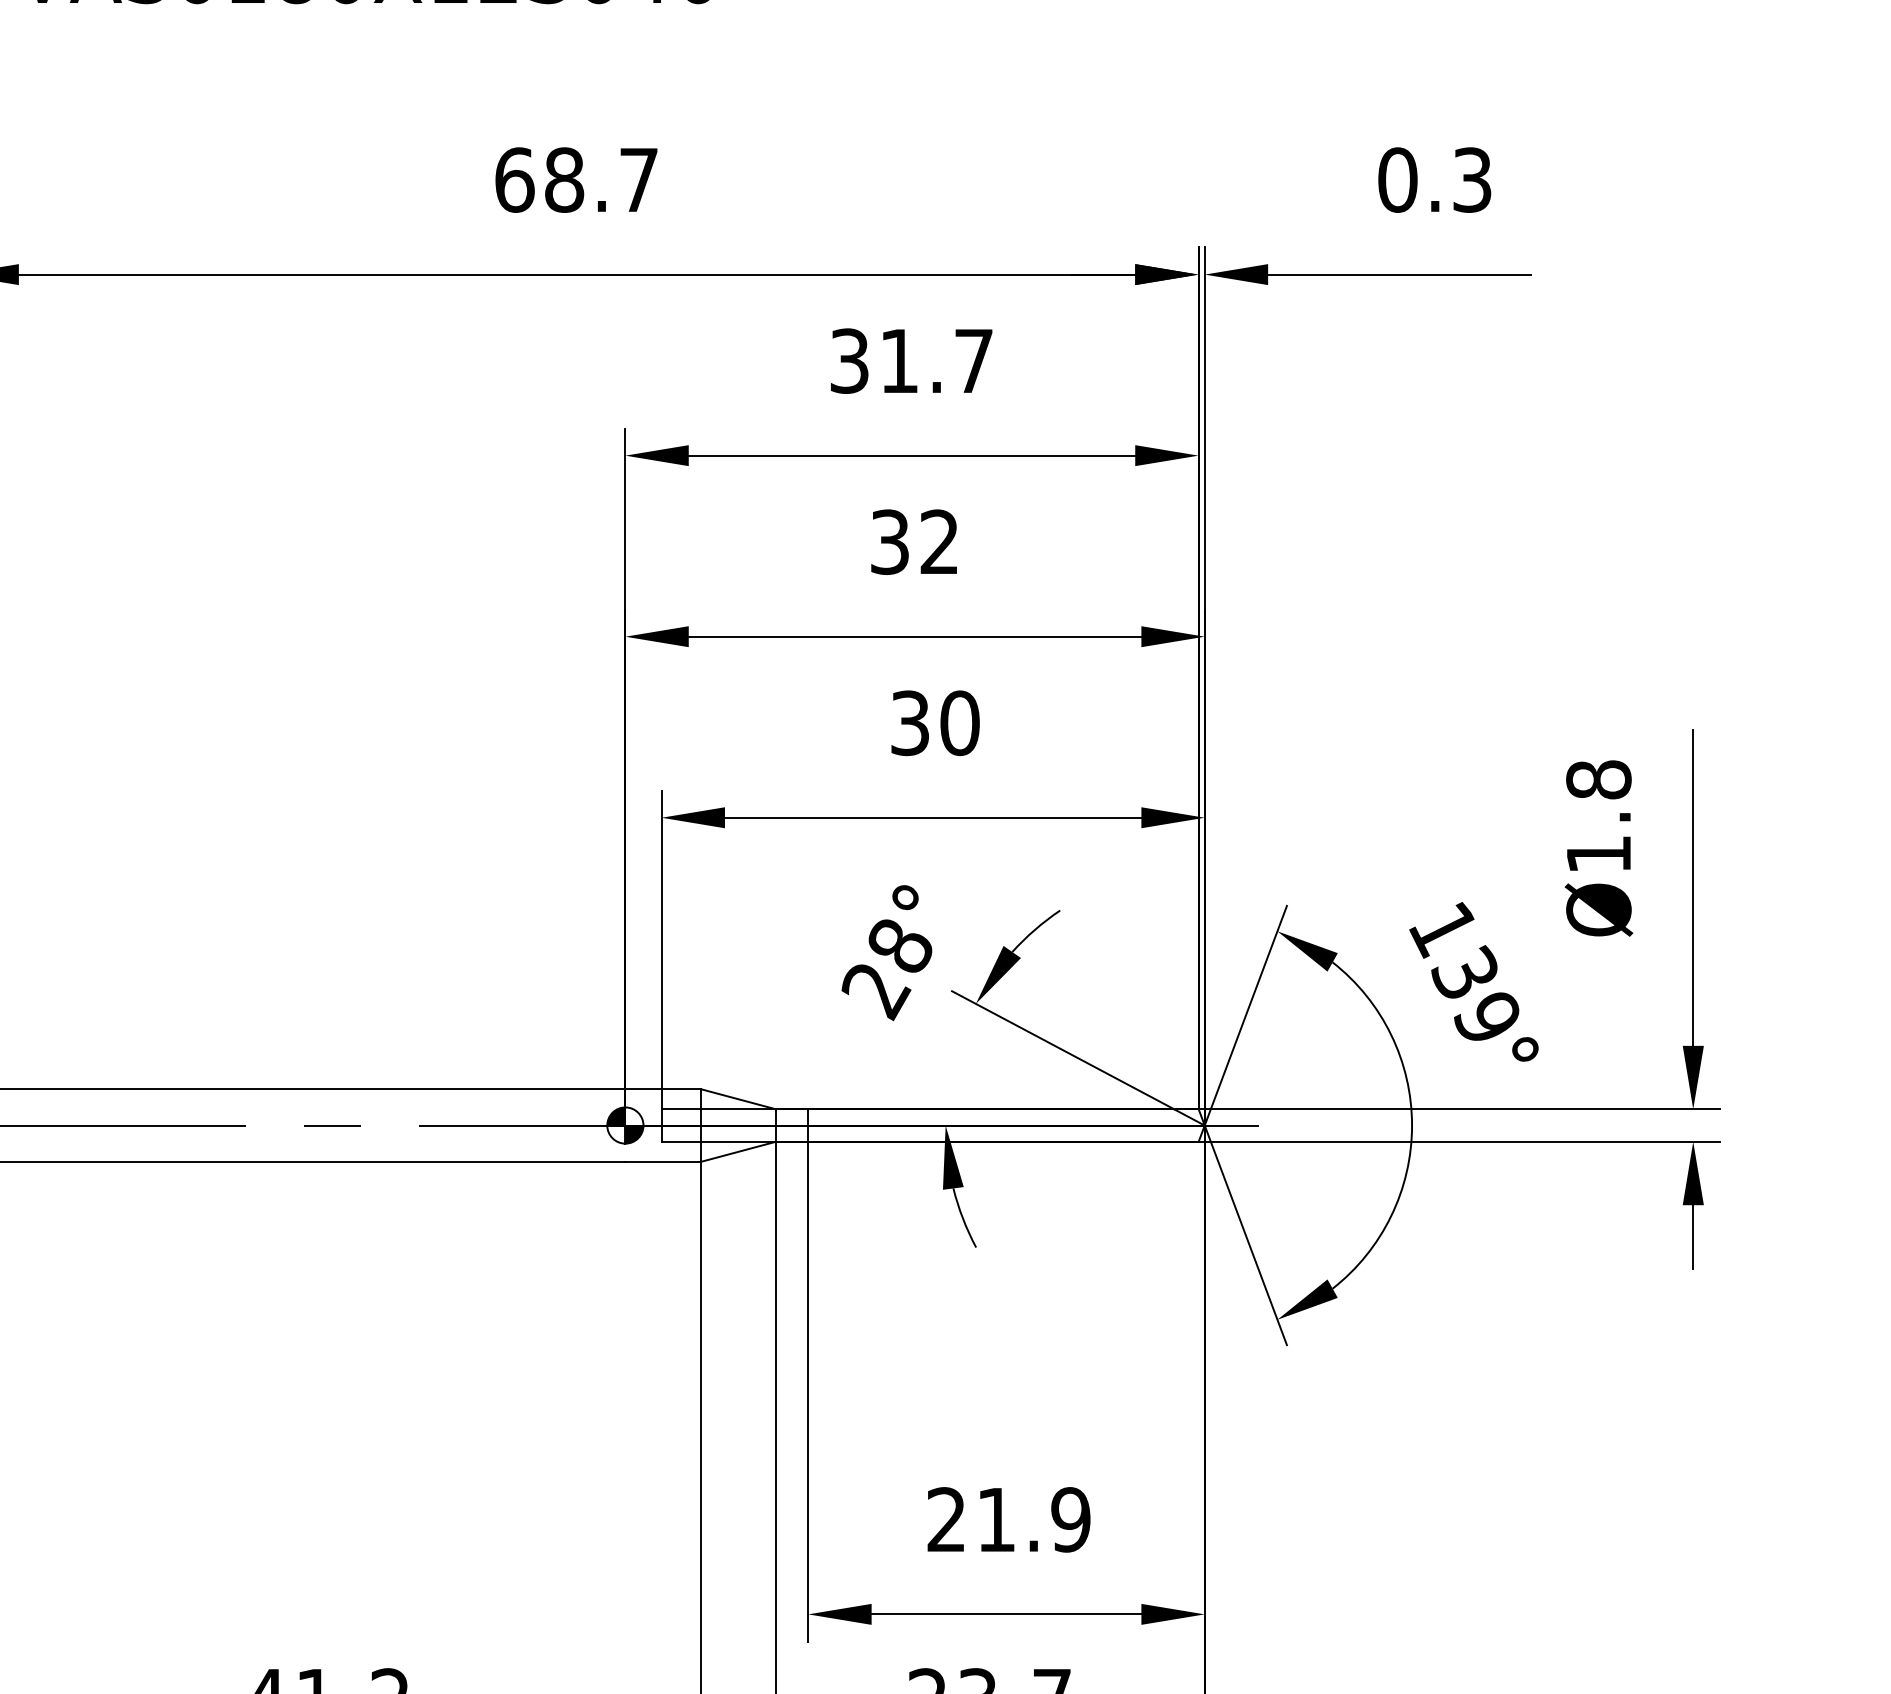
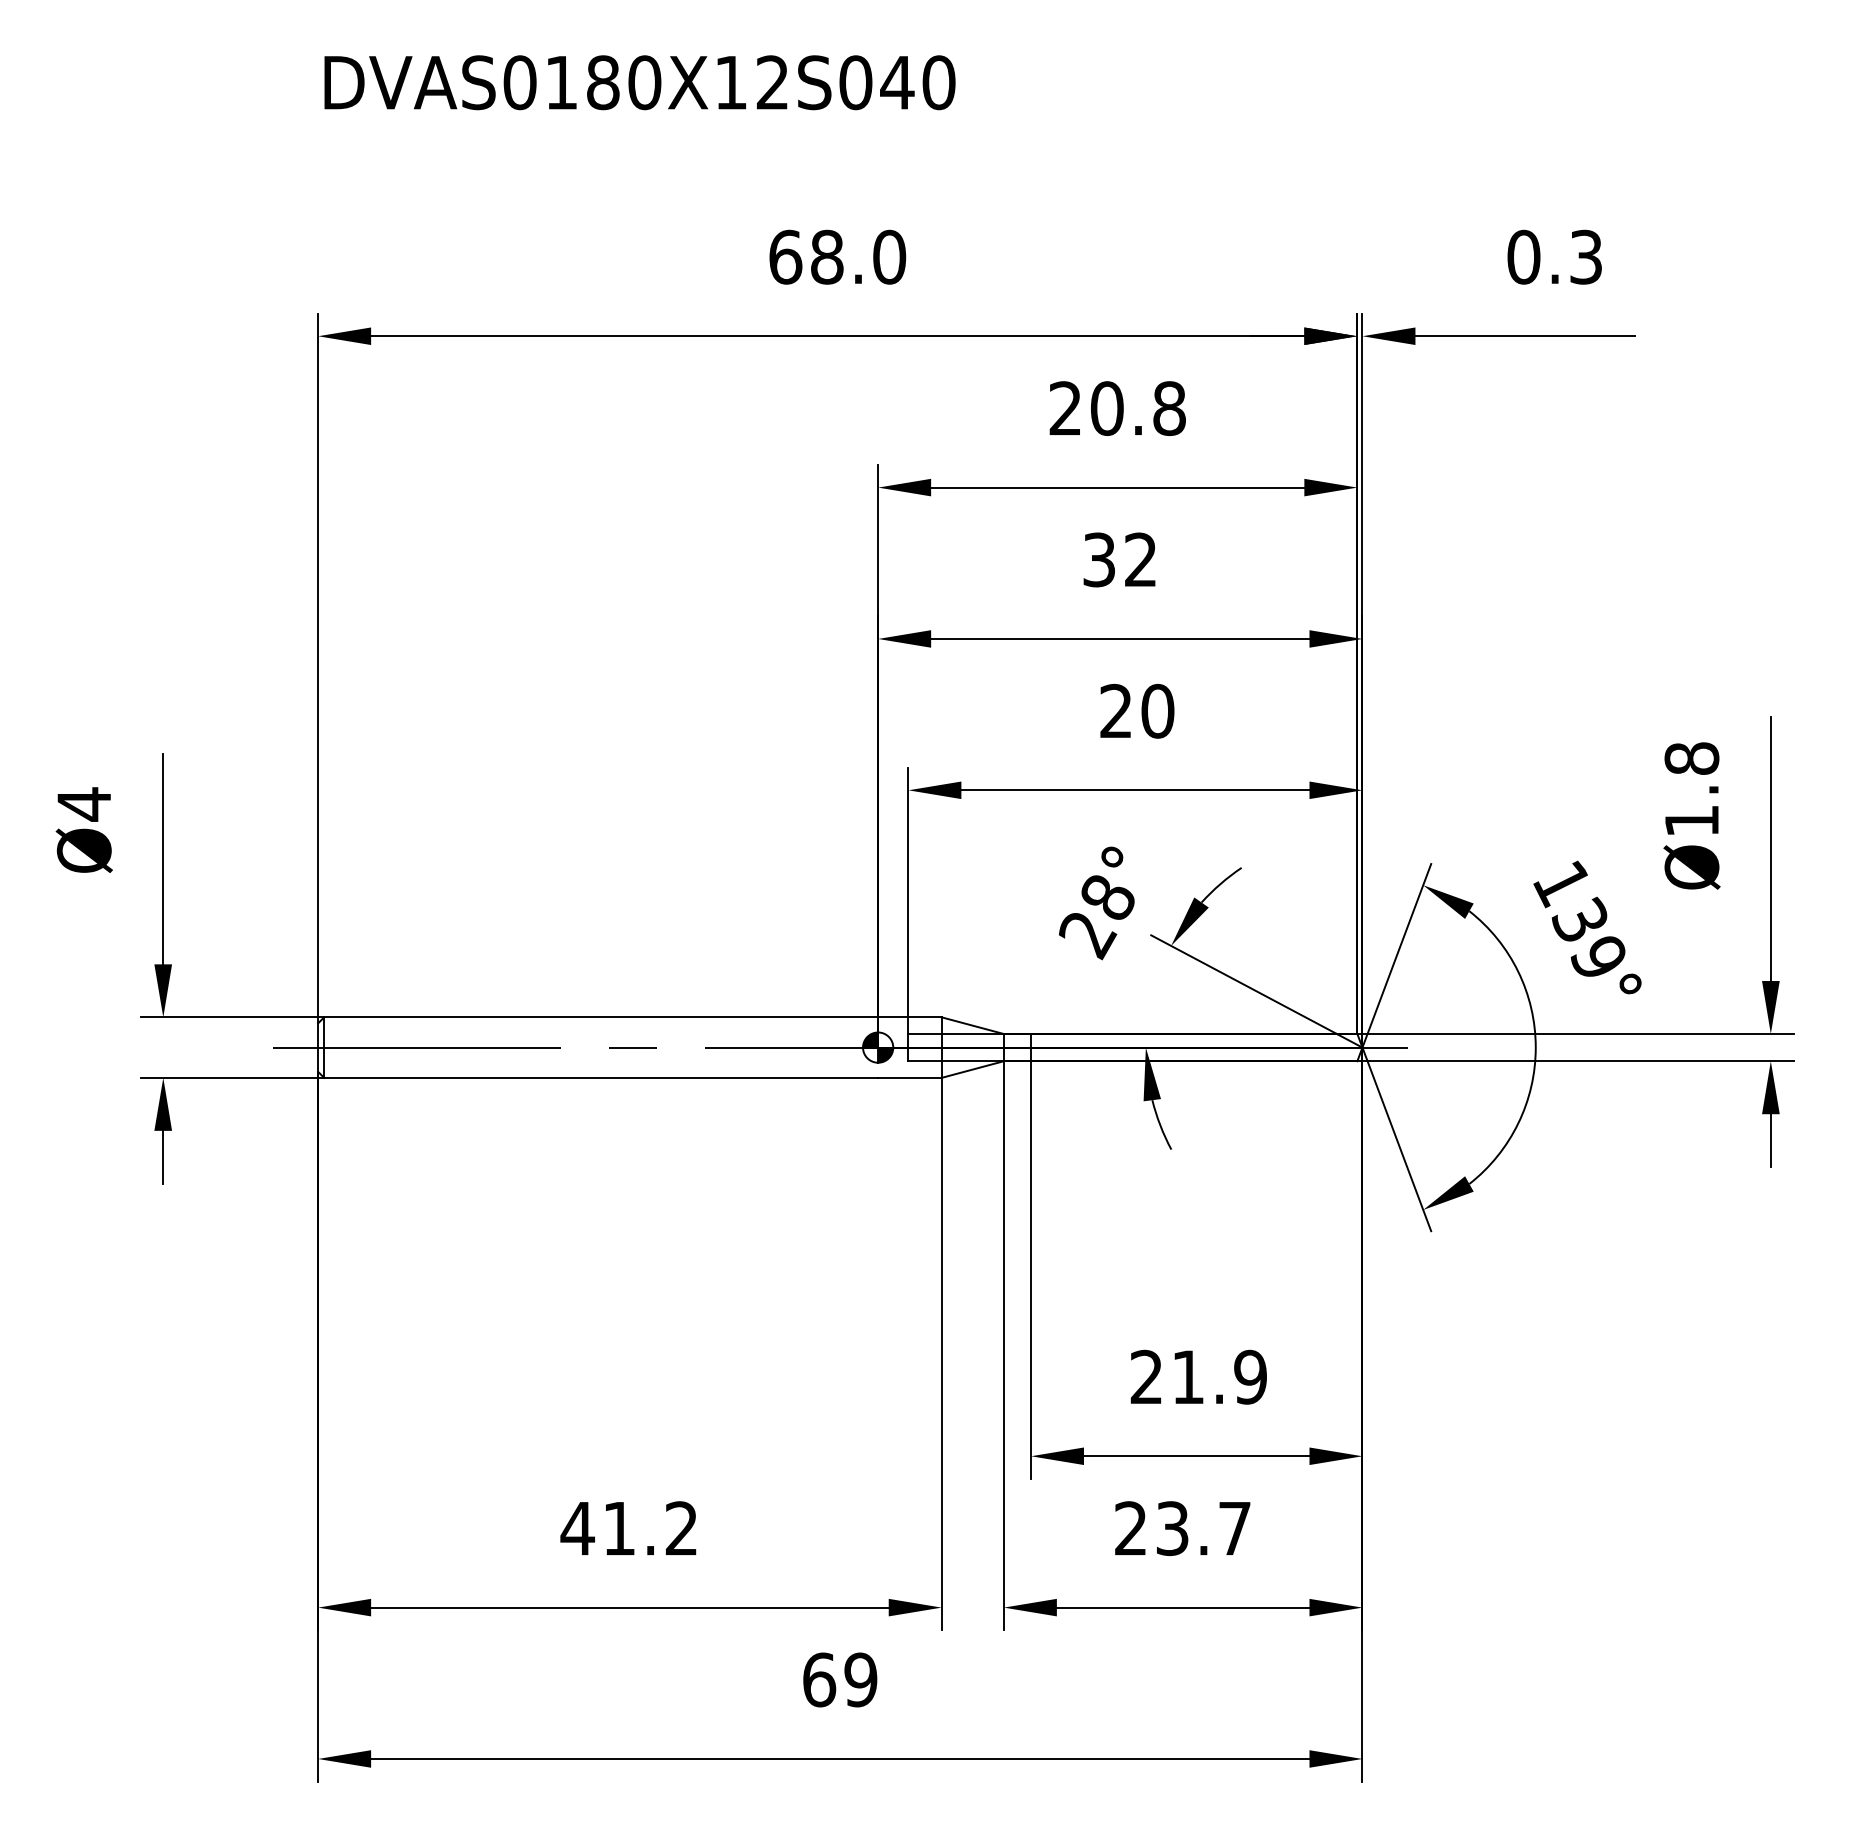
text: (638, 179) -> (889, 256), 68.7 -> 68.0
text: (911, 361) -> (1117, 408), 31.7 -> 20.8
text: (909, 723) -> (1115, 711), 30 -> 20

